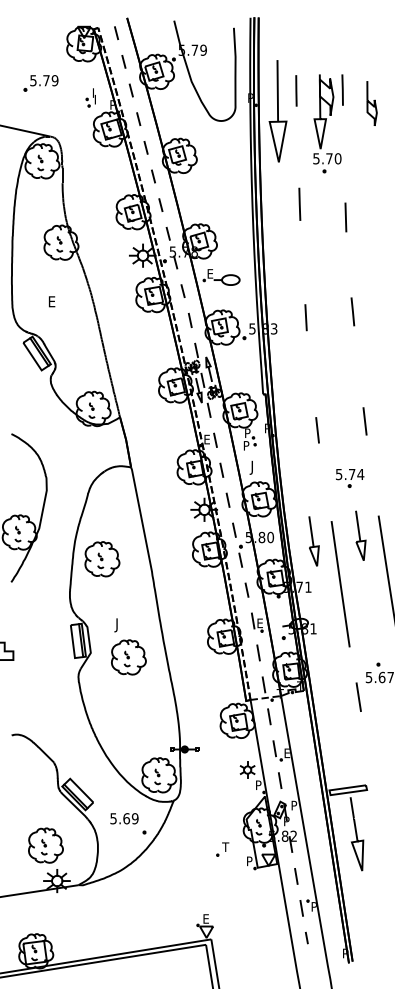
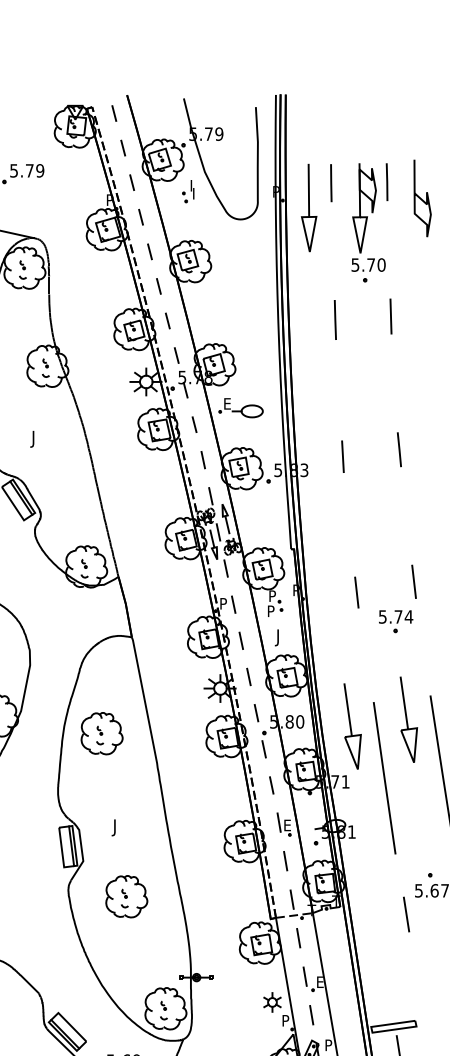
part: (90, 97) -> (187, 191), moved
part: (371, 103) -> (421, 198), size x1.43
part: (277, 111) -> (308, 208), size x0.71
line: (345, 217) -> (390, 316), moved
text: (50, 303) -> (34, 439), E -> J
text: (207, 439) -> (224, 603), E -> P
part: (350, 478) -> (396, 621), moved
part: (360, 535) -> (408, 719), size x1.43
part: (313, 541) -> (351, 726), size x1.43
part: (102, 559) -> (102, 733), moved
part: (128, 657) -> (126, 896), moved

